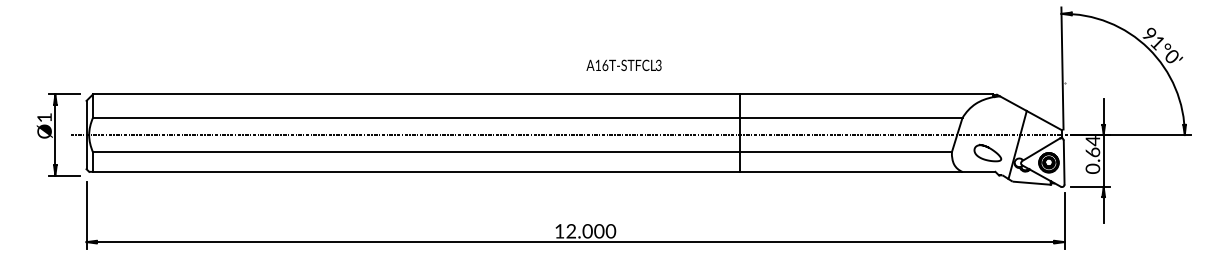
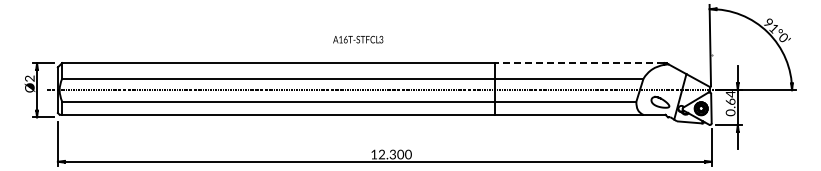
text: (624, 65) -> (358, 39), moved
line: (866, 95) -> (579, 63), solid -> dashed
text: (44, 117) -> (29, 78), Ø1 -> Ø2
text: (587, 232) -> (392, 155), 12.000 -> 12.300

